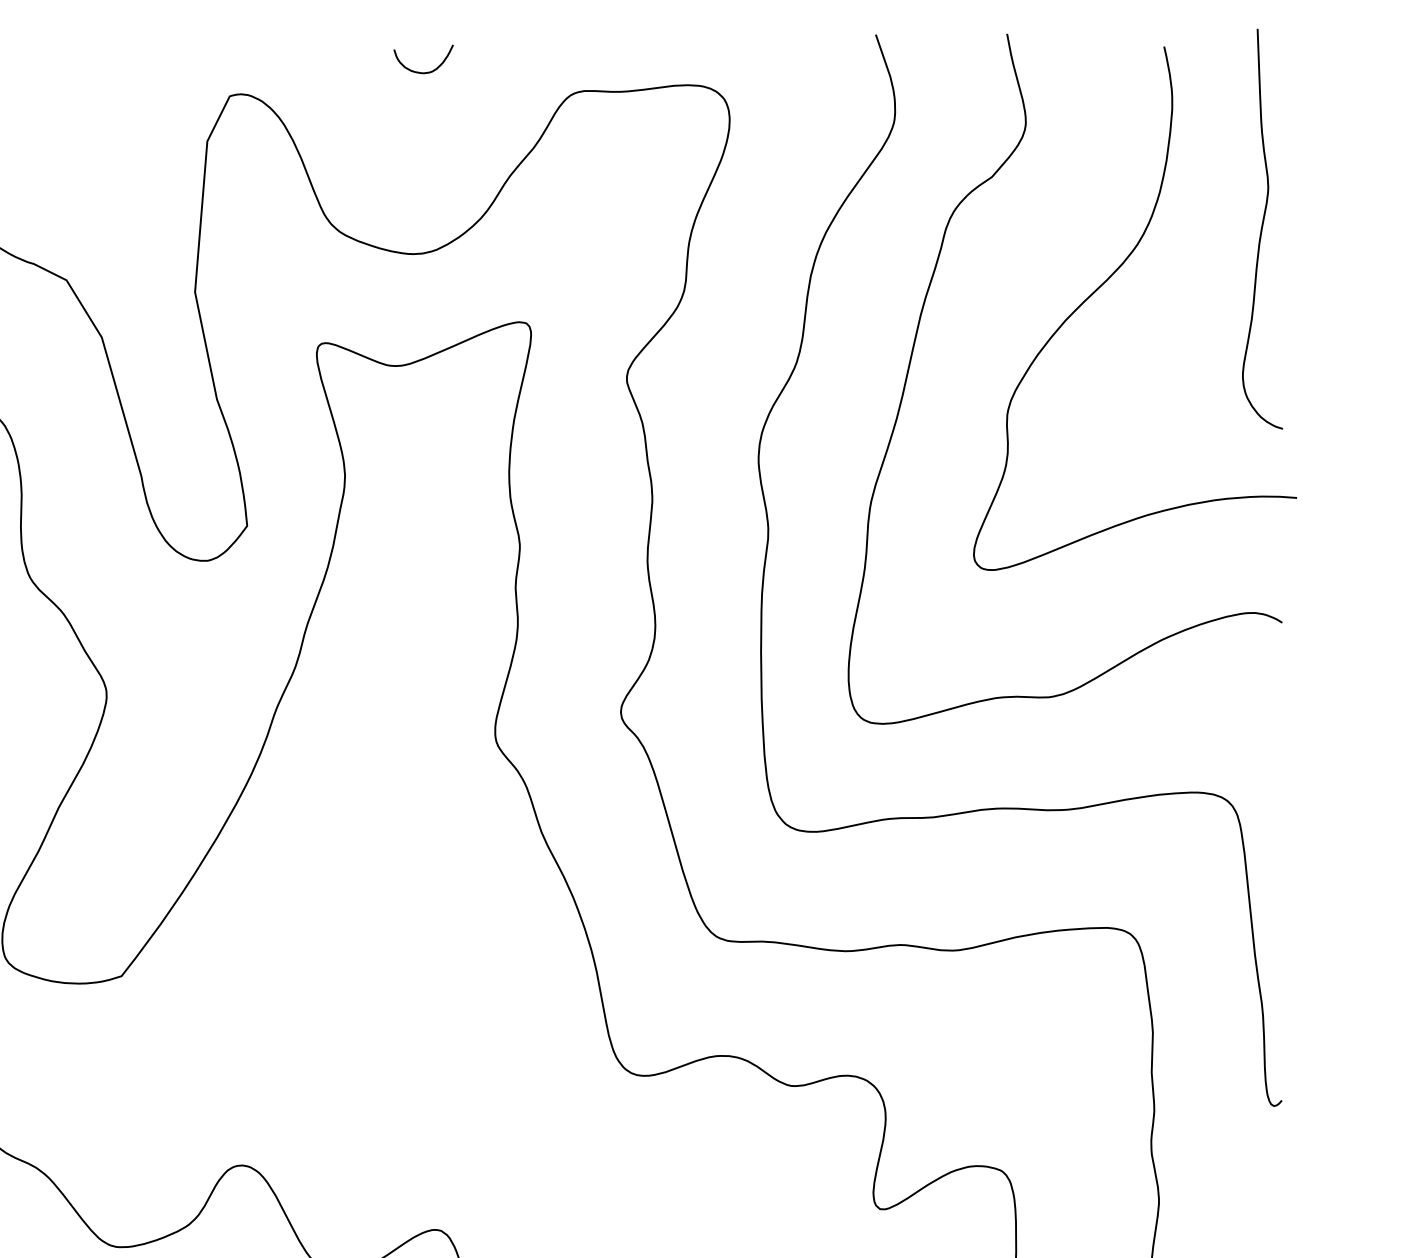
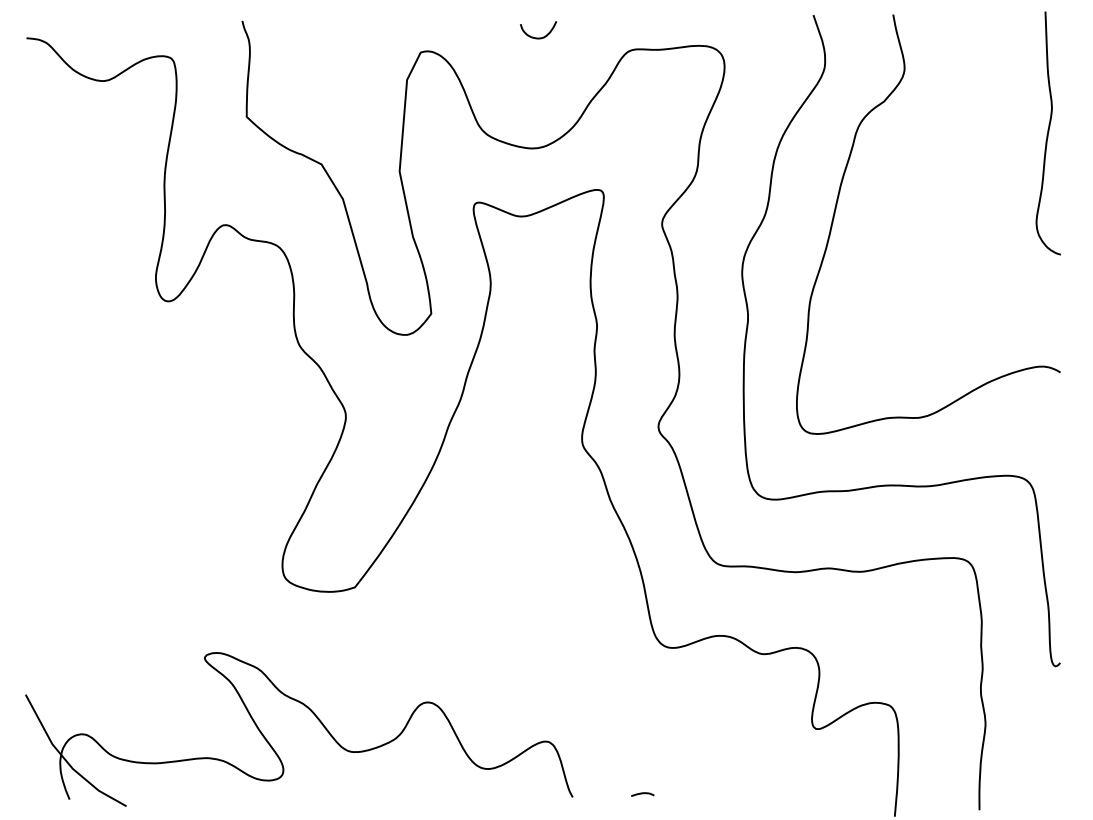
part: (1107, 282) -> (954, 165), removed

